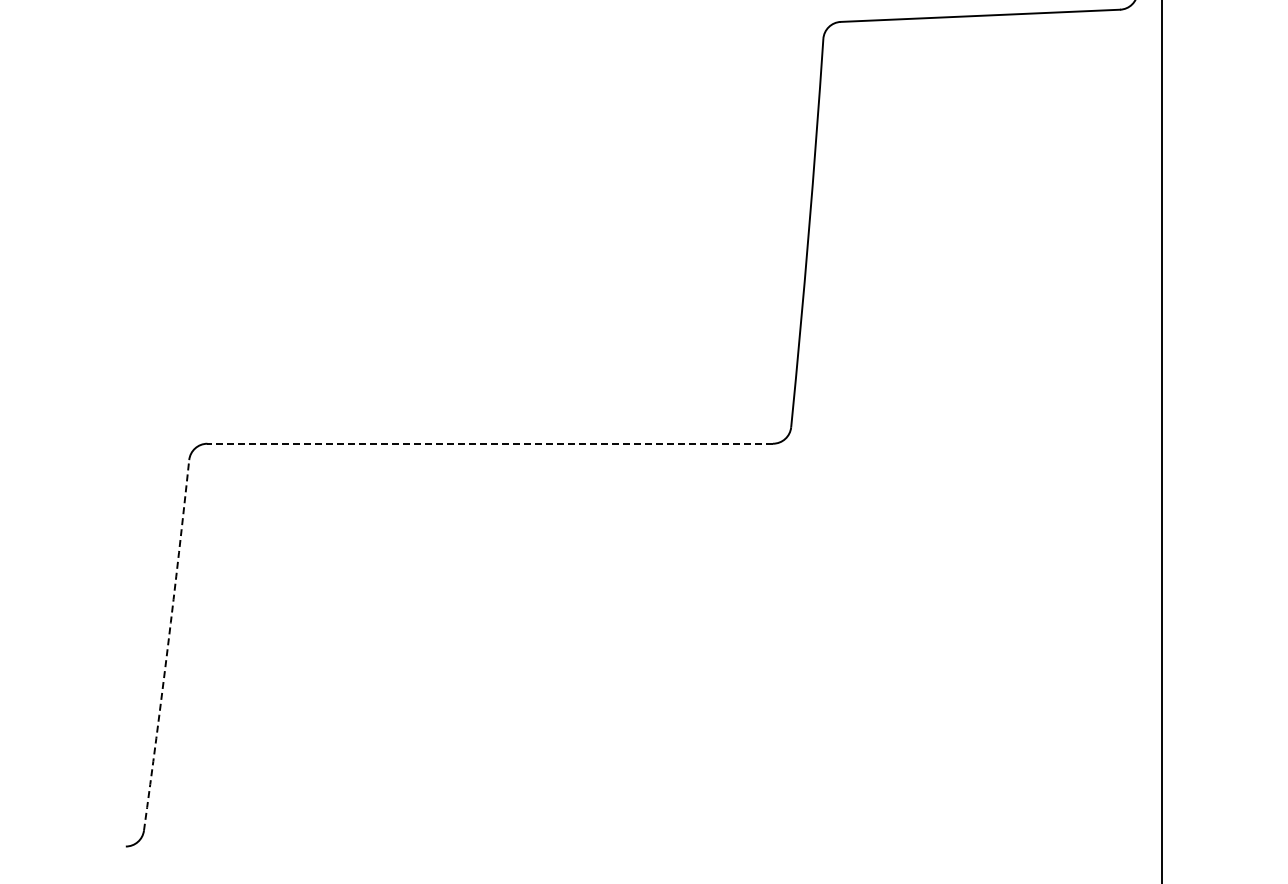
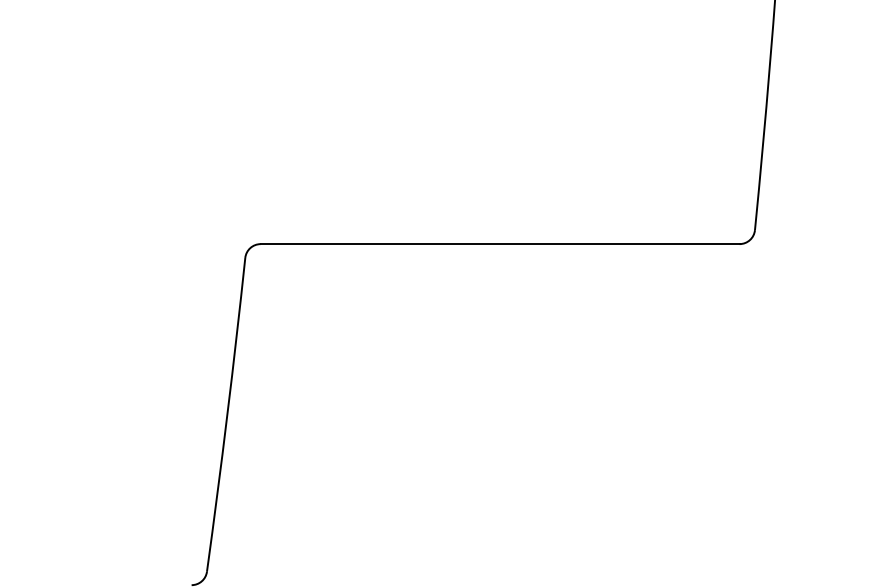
line: (490, 443) -> (500, 243), dashed -> solid
arc: (168, 645) -> (227, 414), dashed -> solid

